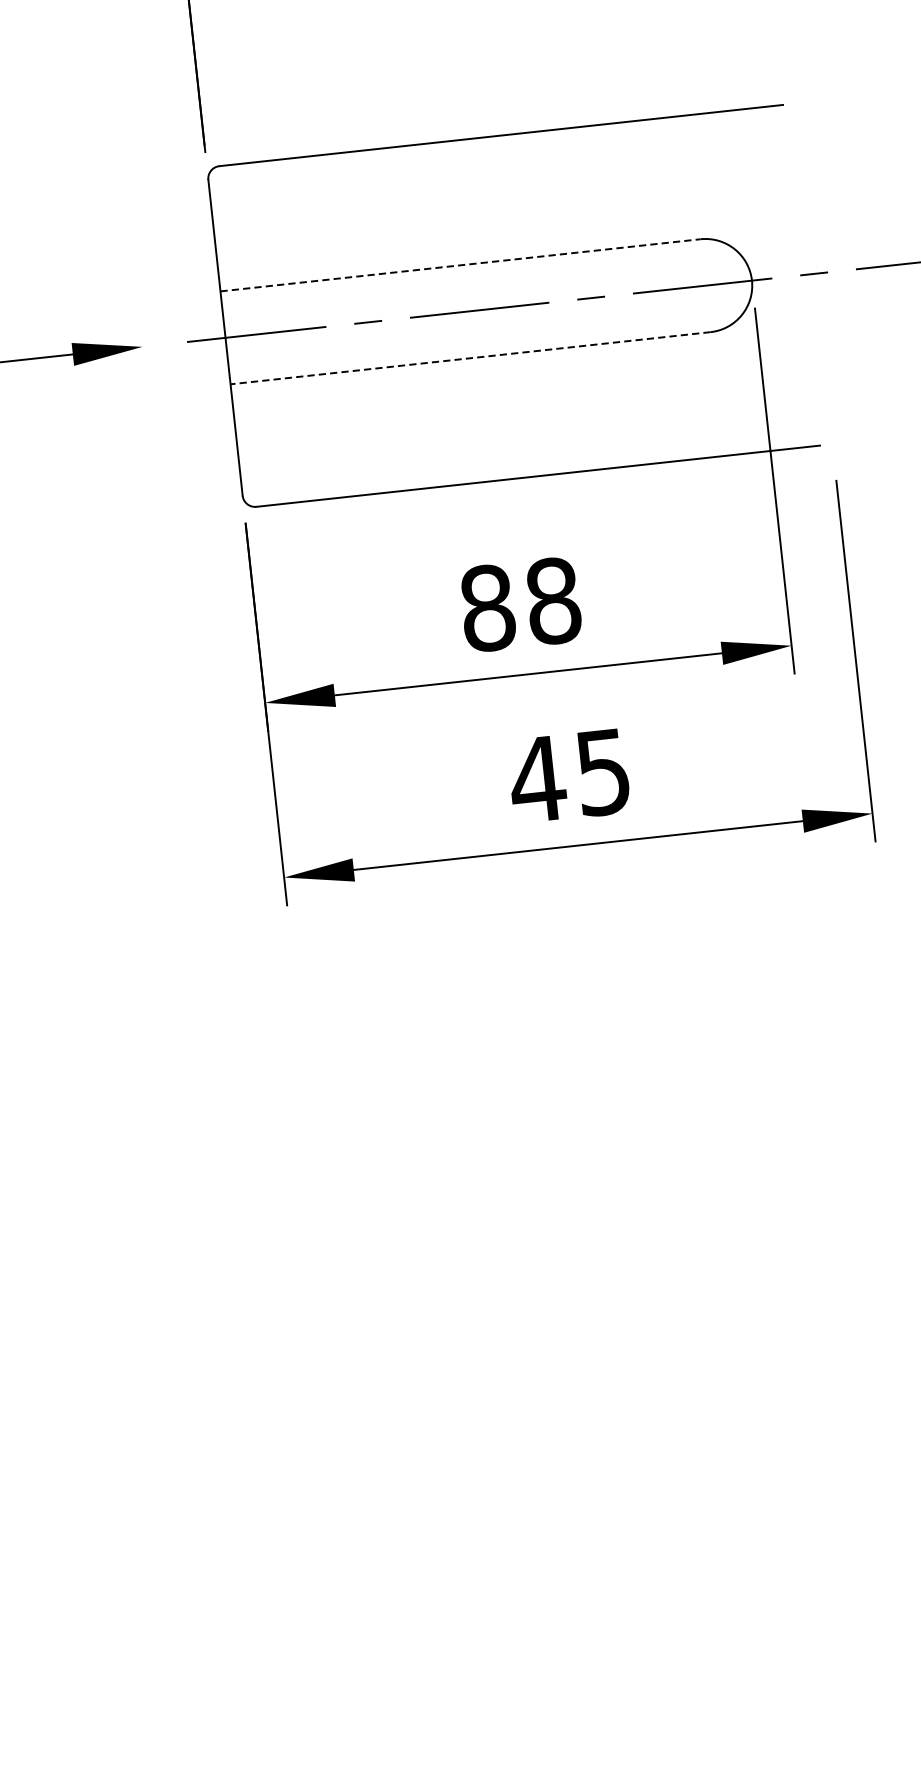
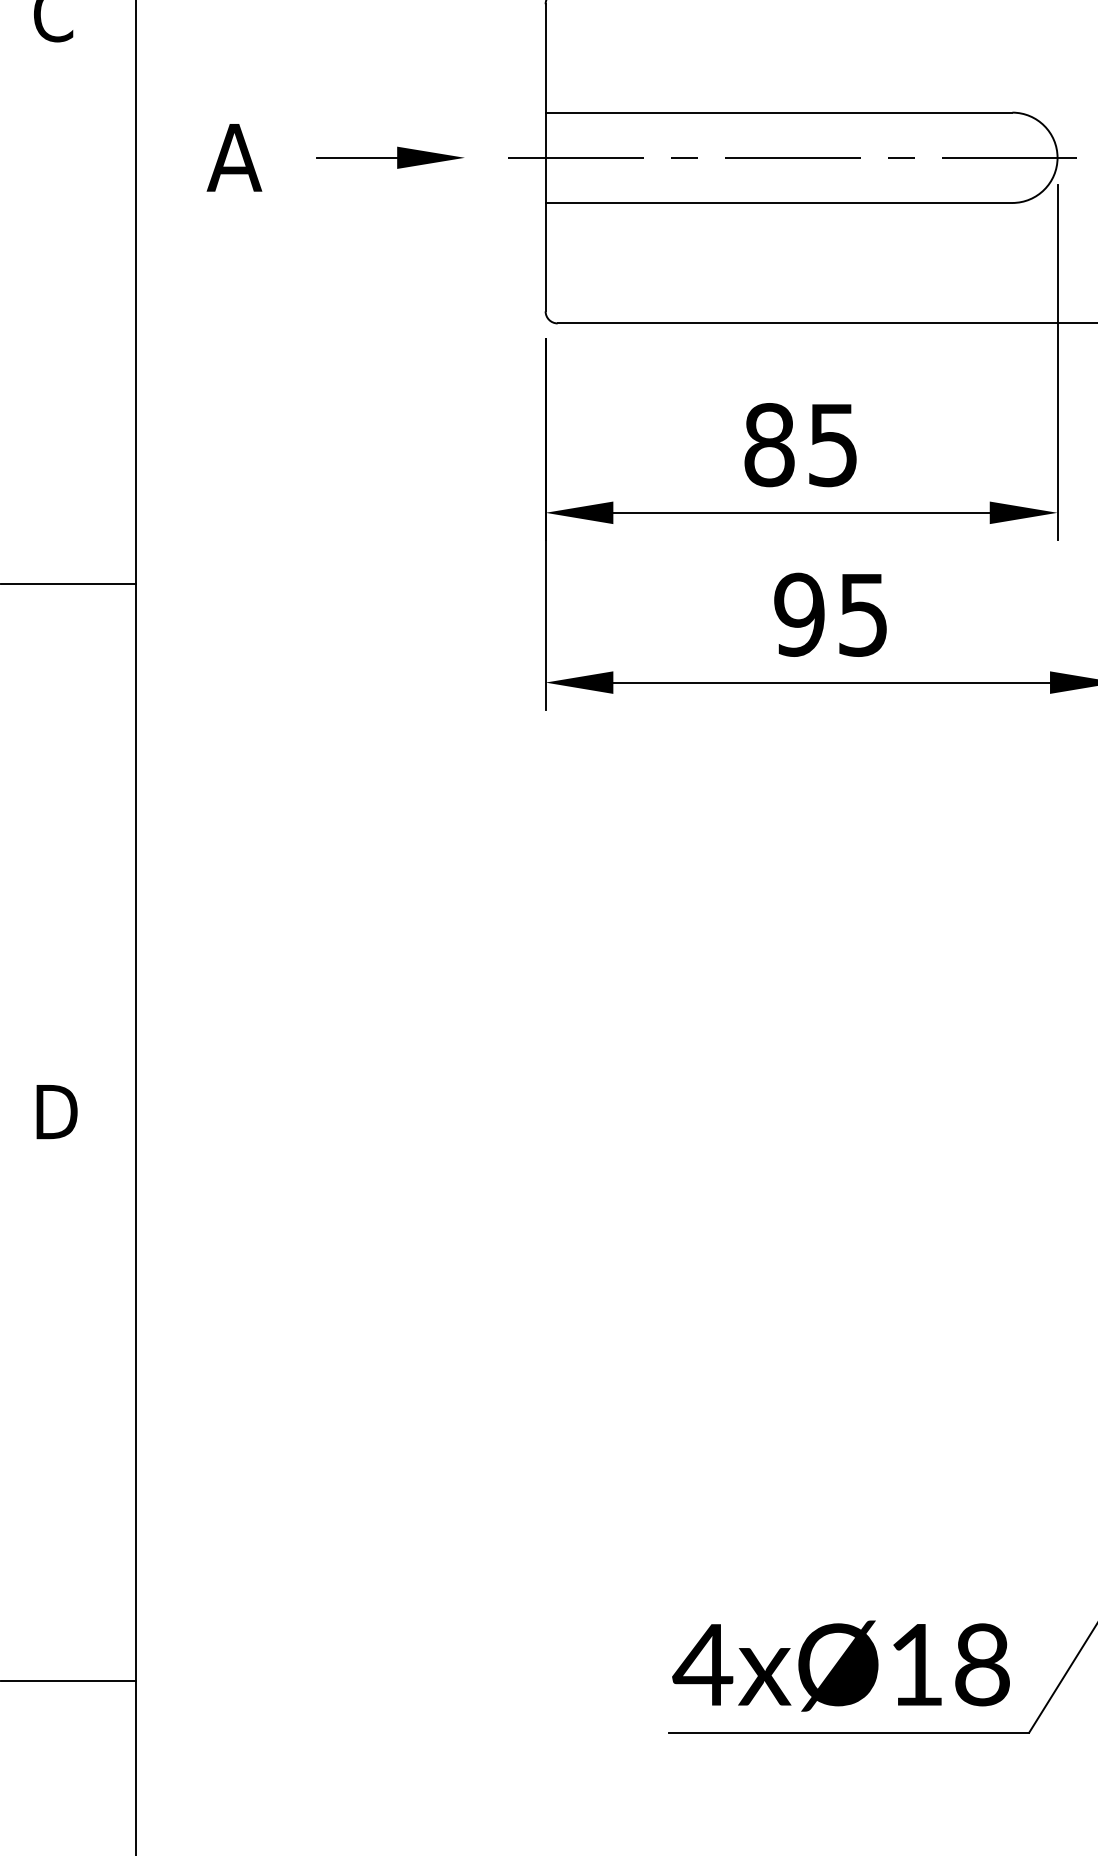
line: (460, 265) -> (779, 112), dashed -> solid
line: (470, 357) -> (778, 202), dashed -> solid
text: (553, 601) -> (833, 445), 88 -> 85
text: (536, 779) -> (798, 614), 45 -> 95

